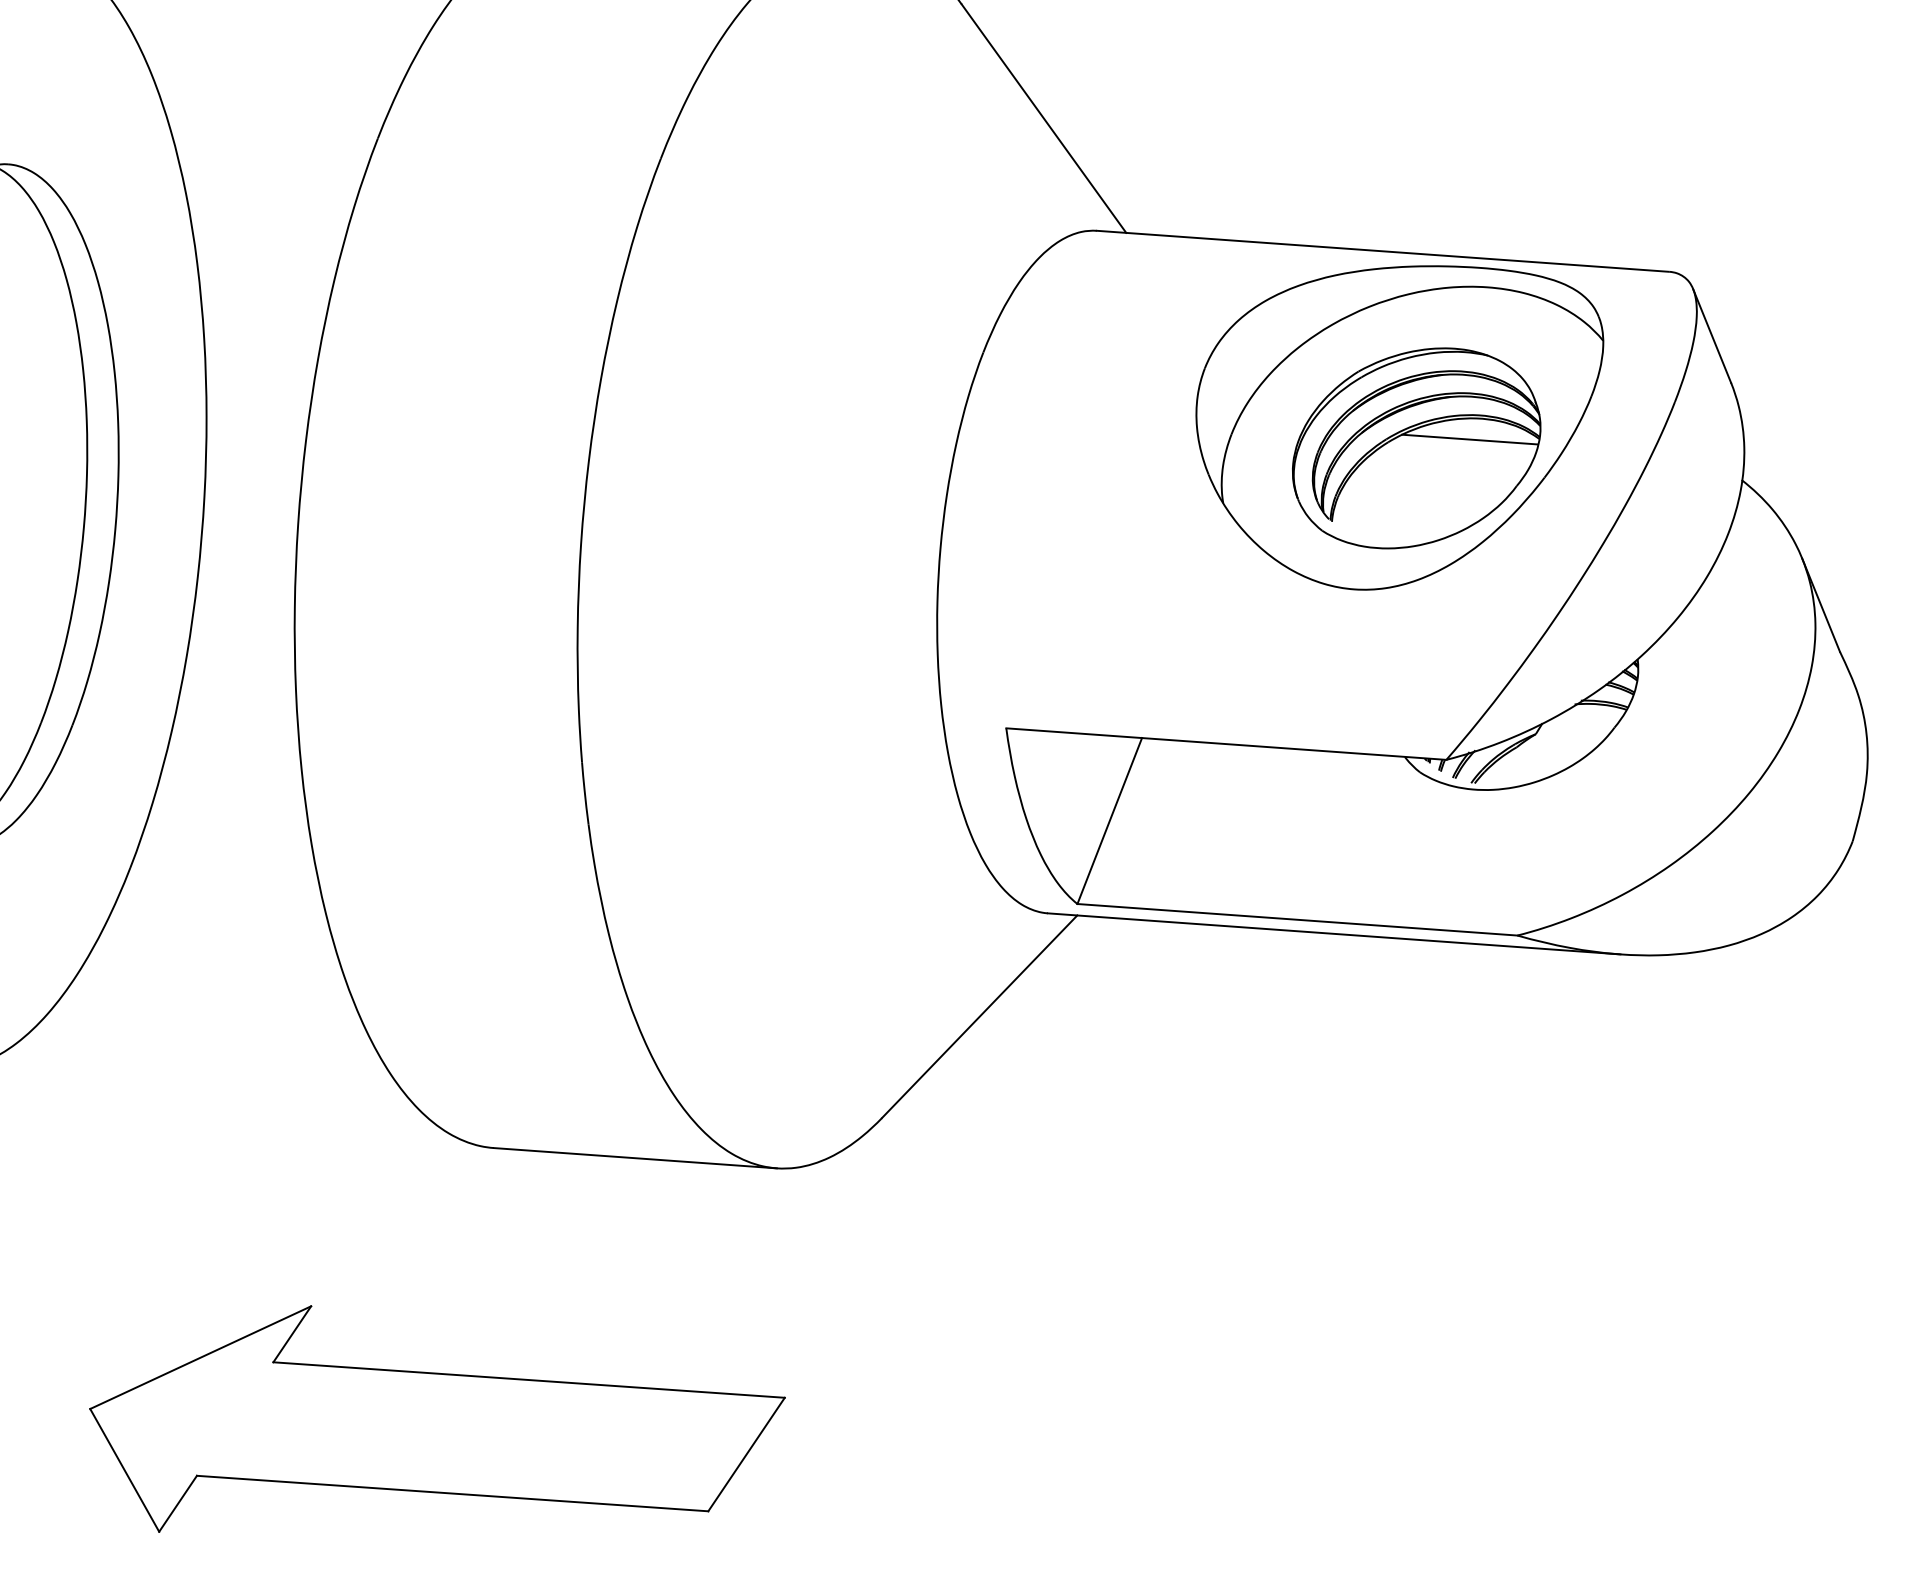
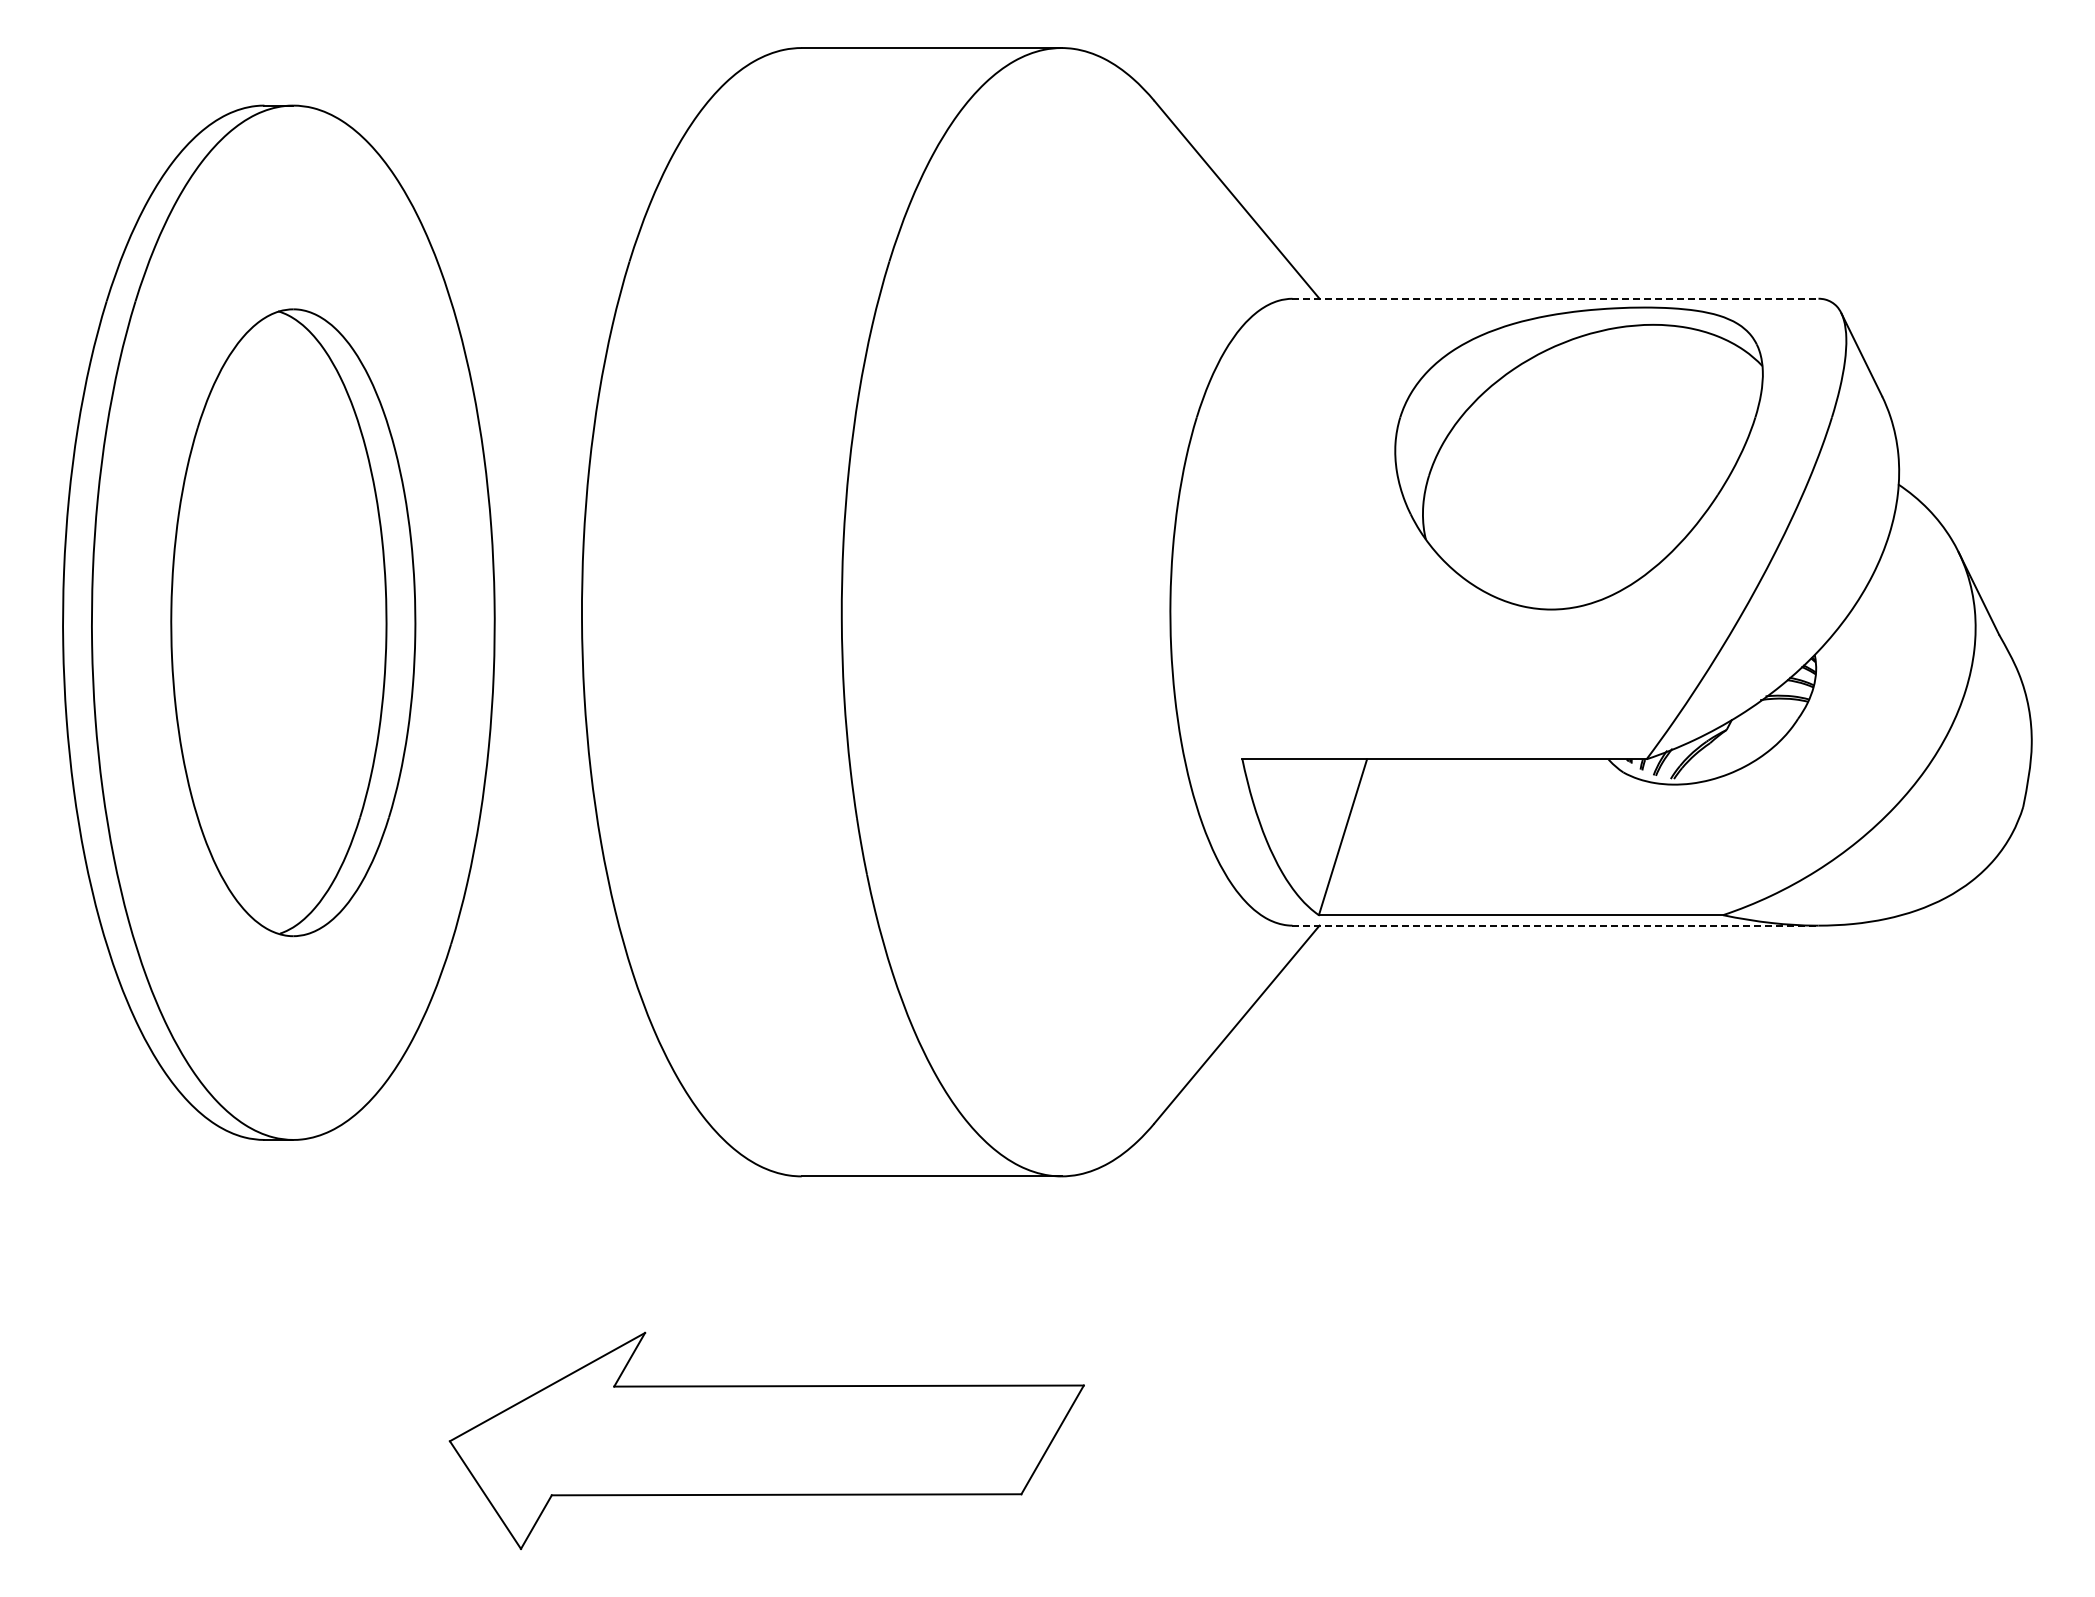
line: (1383, 251) -> (1555, 298), solid -> dashed
part: (1416, 448) -> (1598, 476), removed
line: (1334, 933) -> (1555, 925), solid -> dashed

